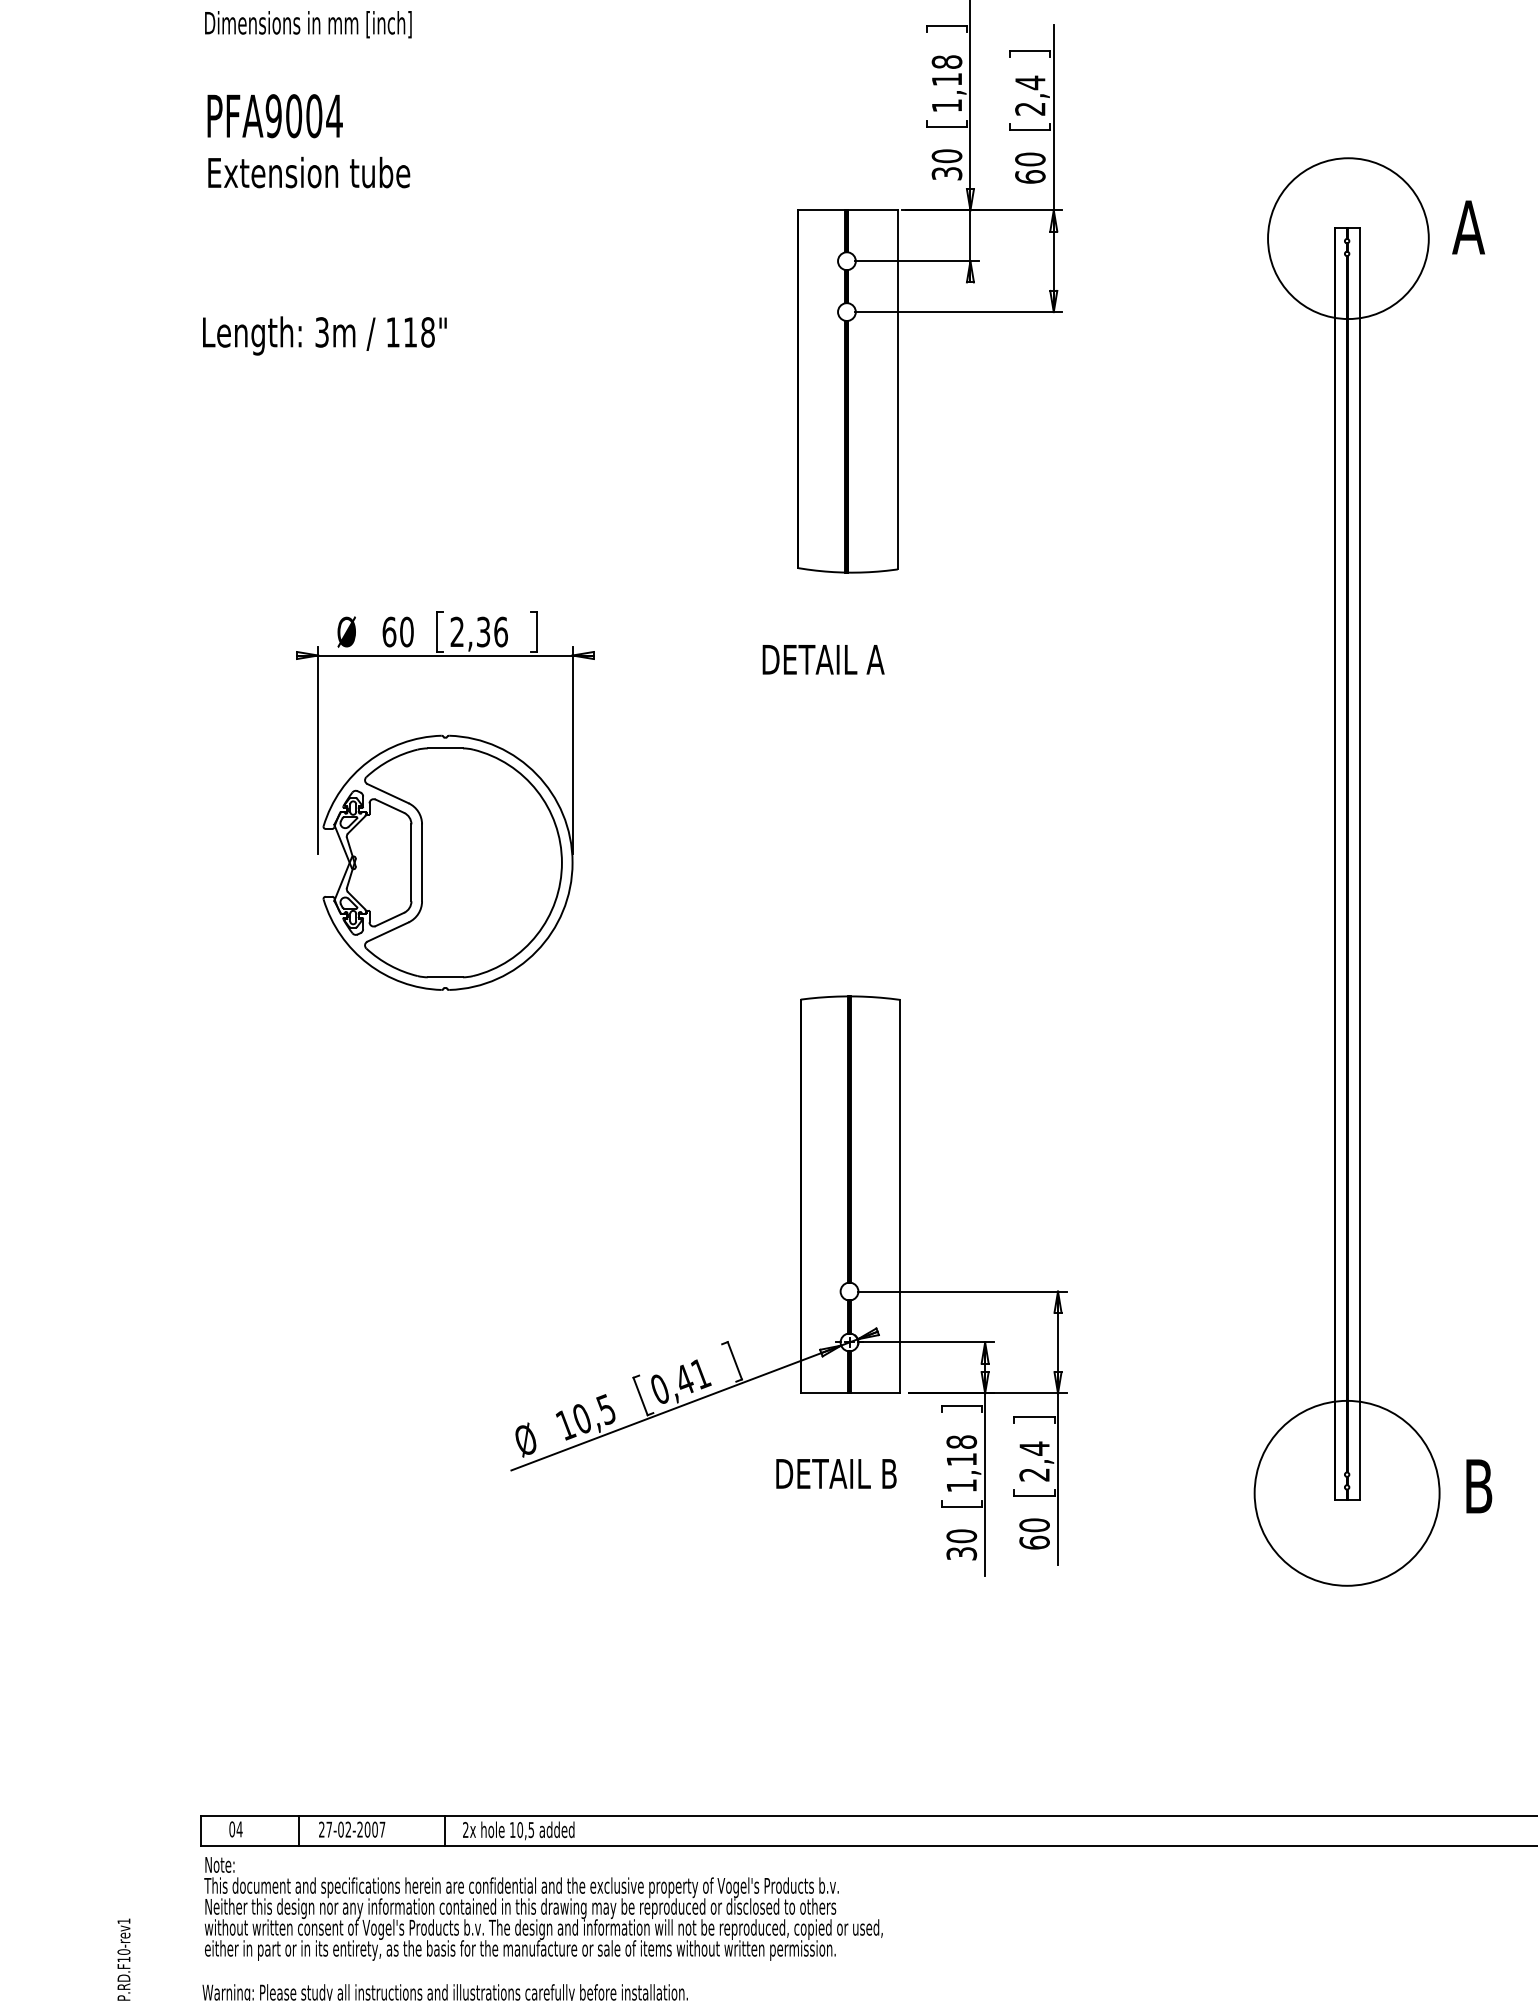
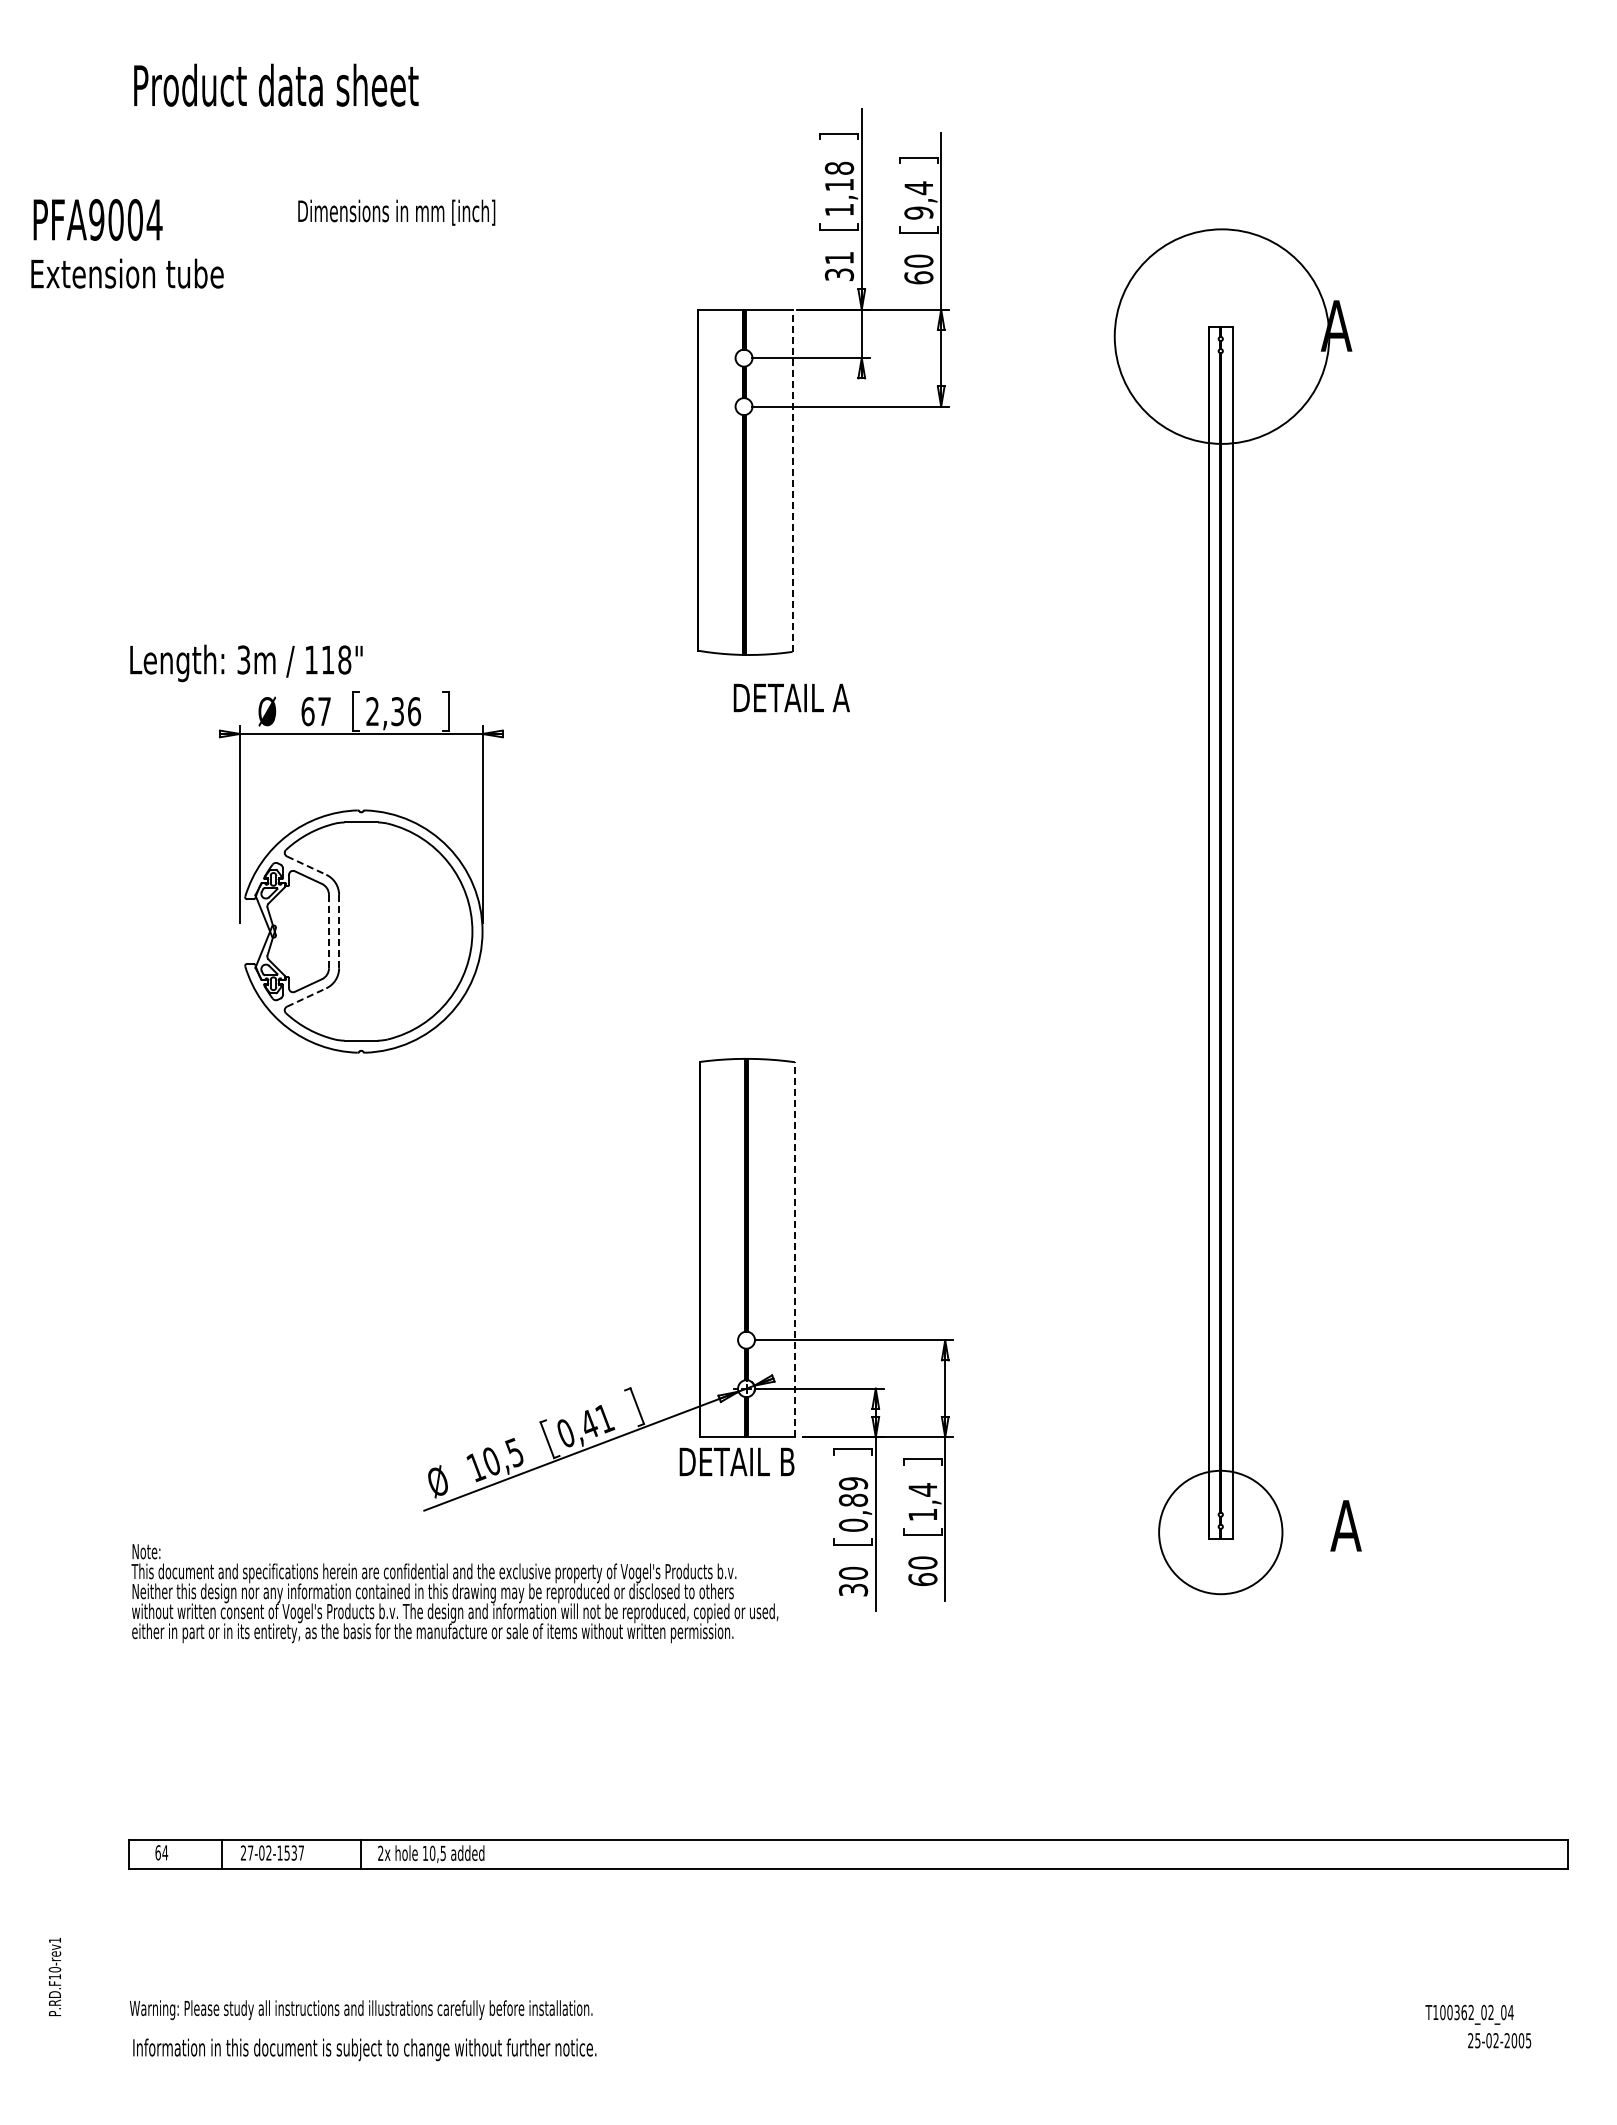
text: (308, 24) -> (396, 212), moved
text: (1029, 108) -> (918, 212), 2,4 -> 9,4
text: (274, 115) -> (97, 219), moved
text: (947, 155) -> (839, 257), 30 -> 31
text: (309, 172) -> (127, 273), moved
circle: (1347, 238) -> (1221, 336), size x1.4
text: (324, 336) -> (246, 663), moved
line: (897, 389) -> (792, 480), solid -> dashed
text: (406, 631) -> (324, 711), 60 -> 67
text: (823, 659) -> (791, 697), moved
line: (387, 793) -> (306, 865), solid -> dashed
line: (411, 862) -> (329, 931), solid -> dashed
line: (422, 862) -> (339, 931), solid -> dashed
line: (387, 932) -> (306, 997), solid -> dashed
line: (900, 1196) -> (795, 1249), solid -> dashed
text: (961, 1463) -> (853, 1504), 1,18 -> 0,89
text: (835, 1473) -> (736, 1461), moved
text: (1034, 1475) -> (922, 1515), 2,4 -> 1,4
text: (1477, 1485) -> (1345, 1525), B -> A
circle: (1346, 1493) -> (1220, 1532), size x0.7
text: (231, 1829) -> (157, 1852), 04 -> 64
text: (367, 1829) -> (287, 1852), 27-02-2007 -> 27-02-1537
text: (543, 1908) -> (454, 1593), moved

